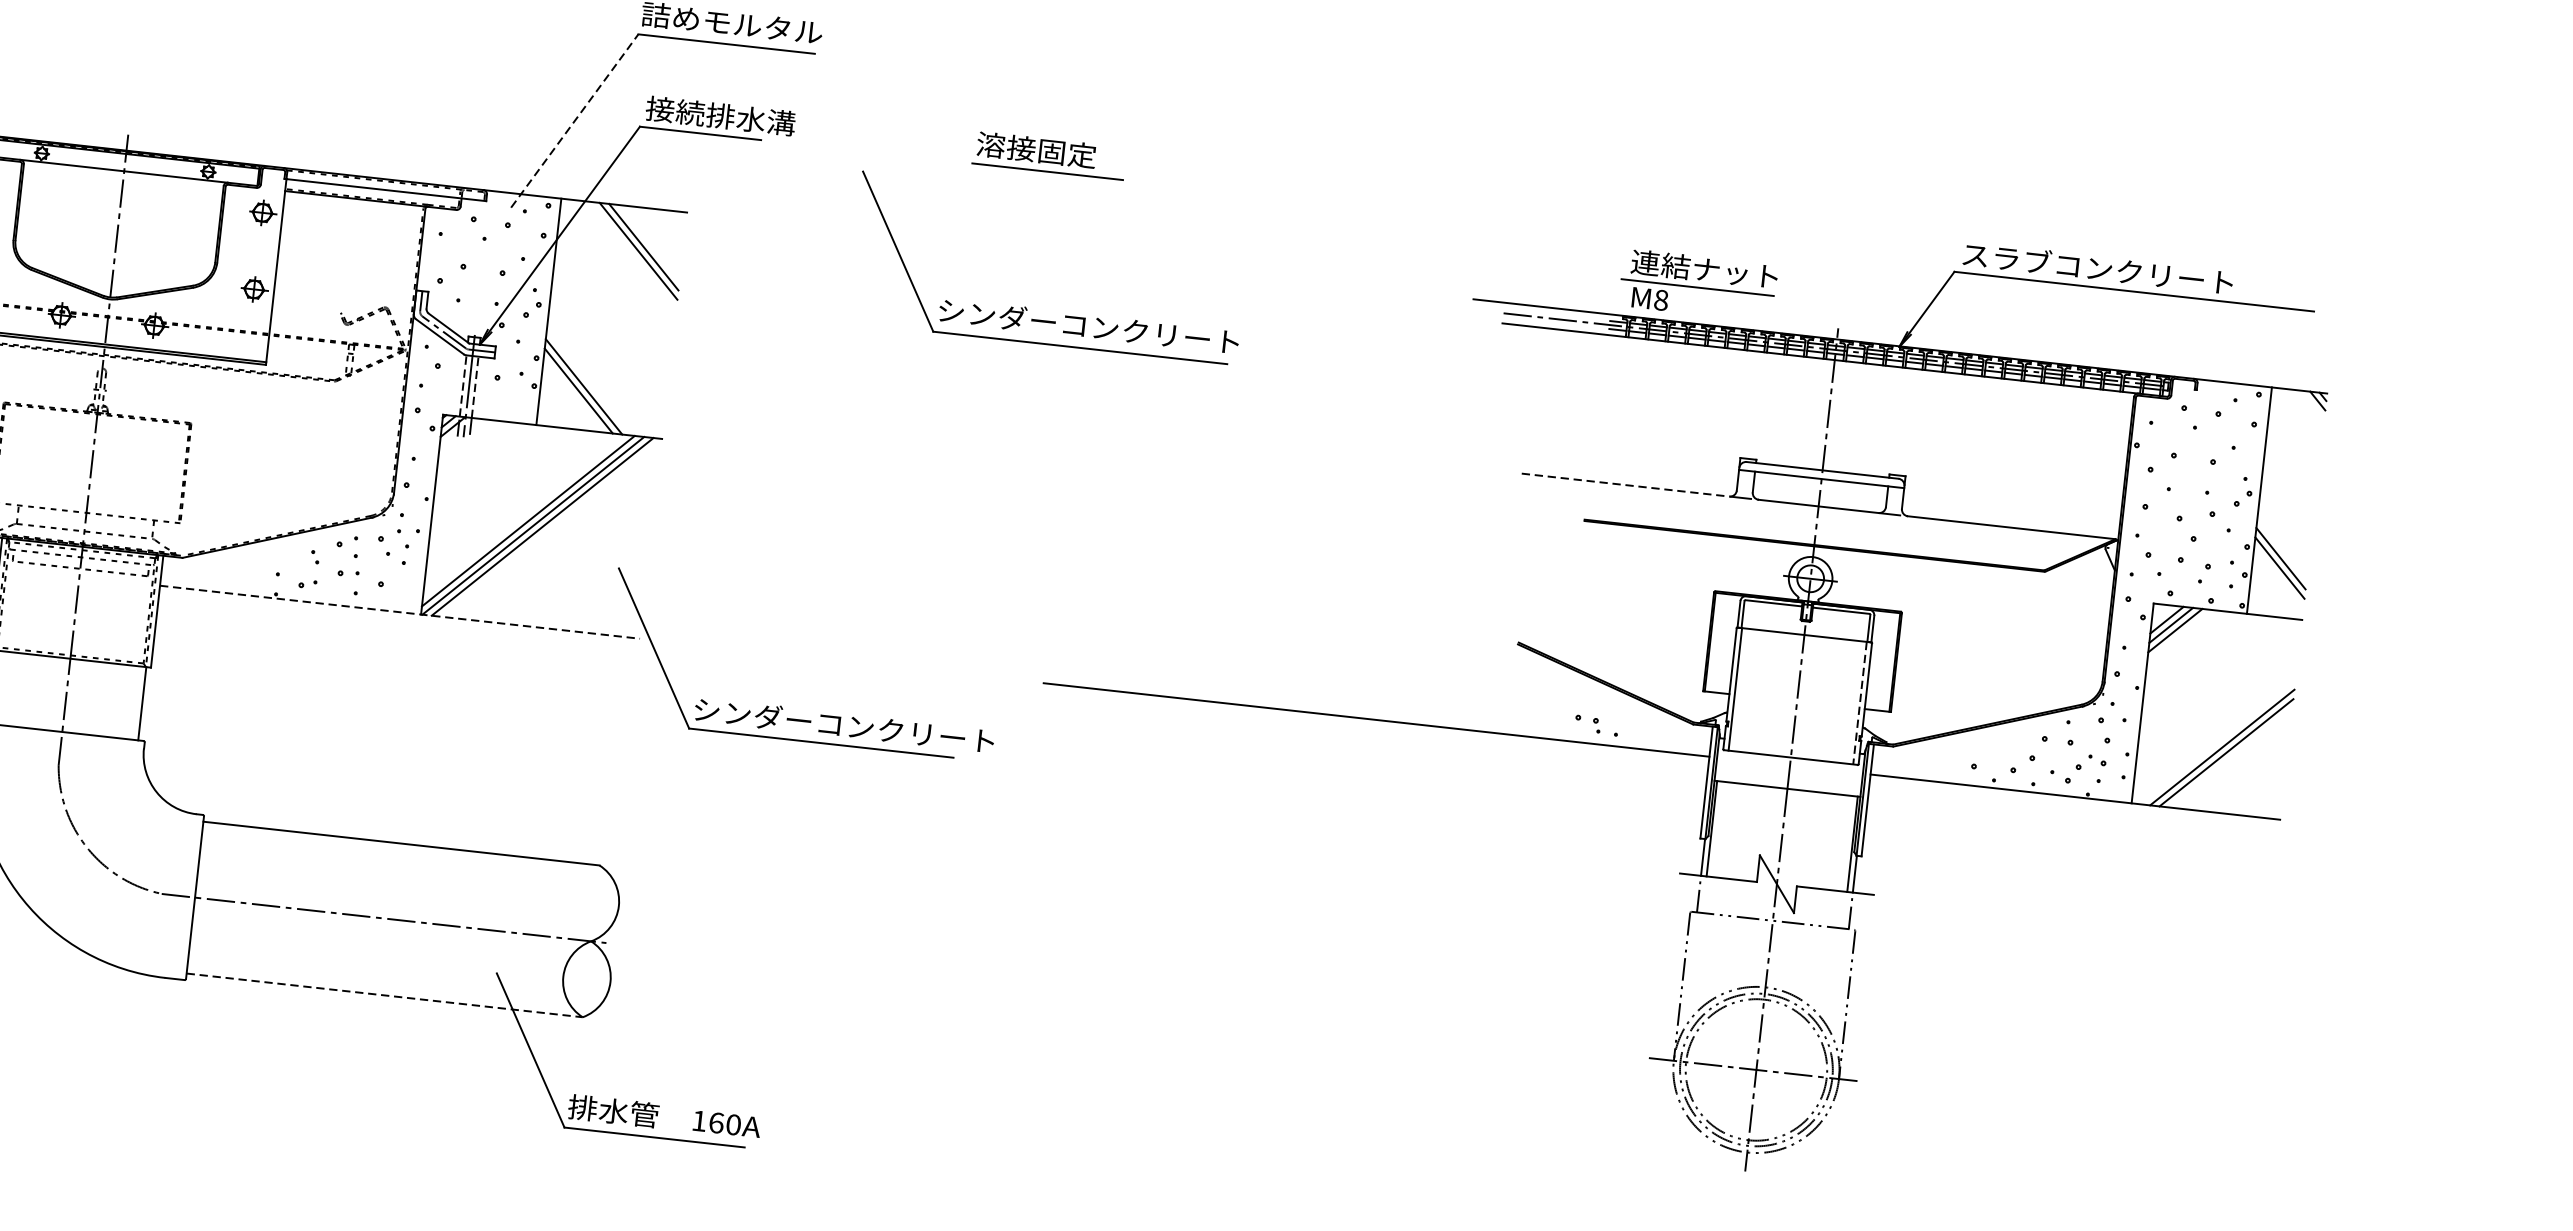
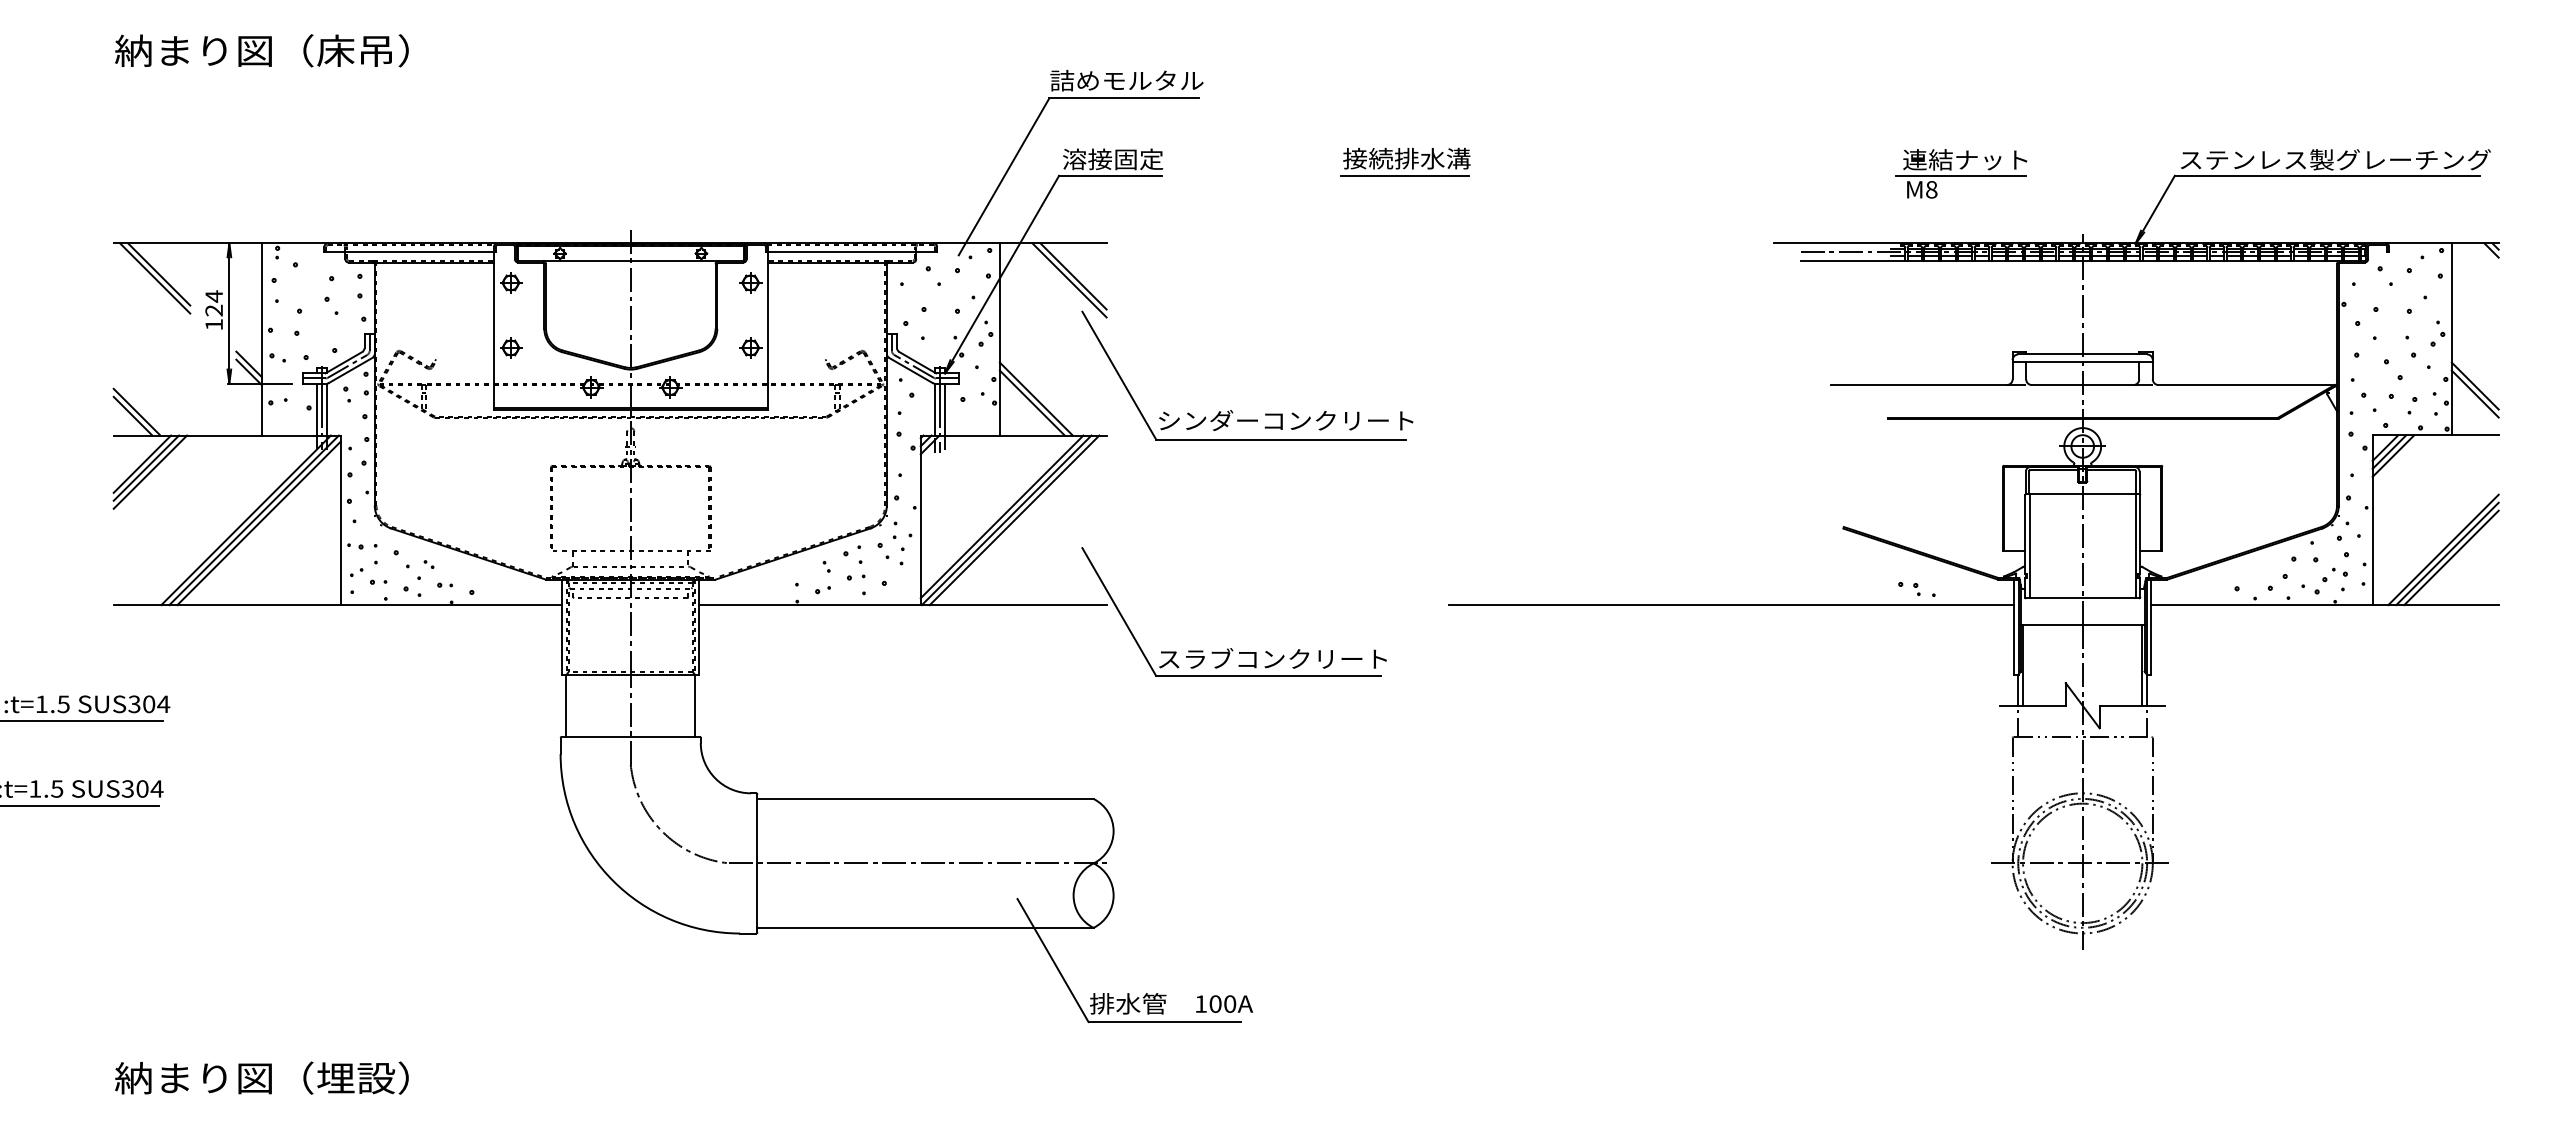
text: (720, 116) -> (1125, 159), 接続排水溝 -> 溶接固定
line: (575, 120) -> (1004, 176), dashed -> solid
text: (1051, 151) -> (1406, 158), 溶接固定 -> 接続排水溝
text: (2161, 275) -> (2348, 159), スラブコンクリート -> ステンレス製グレーチング
part: (1698, 285) -> (1961, 173), moved
part: (1025, 307) -> (1231, 410), moved
line: (462, 385) -> (934, 409), dashed -> solid
line: (475, 387) -> (945, 409), dashed -> solid
line: (1626, 485) -> (1919, 385), dashed -> solid
line: (399, 612) -> (902, 605), dashed -> solid
line: (1859, 703) -> (2135, 546), dashed -> solid
text: (843, 724) -> (1285, 658), シンダーコンクリート -> スラブコンクリート
line: (2230, 757) -> (2451, 557), added
line: (385, 995) -> (926, 927), dashed -> solid
text: (716, 1122) -> (1215, 1003), 160A -> 100A

